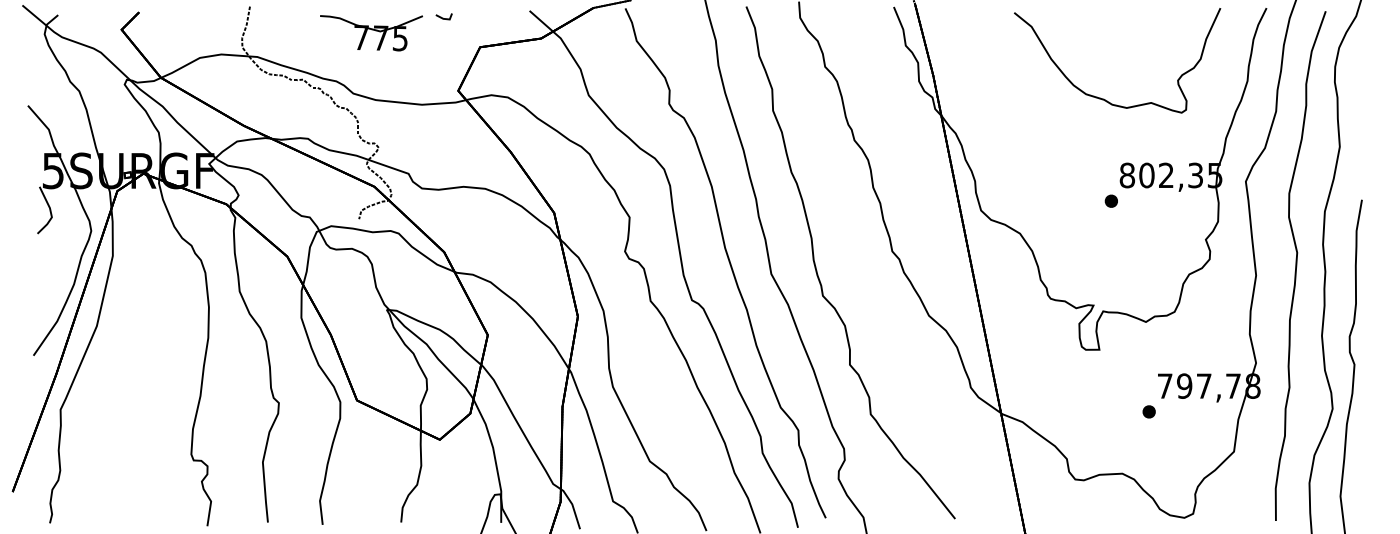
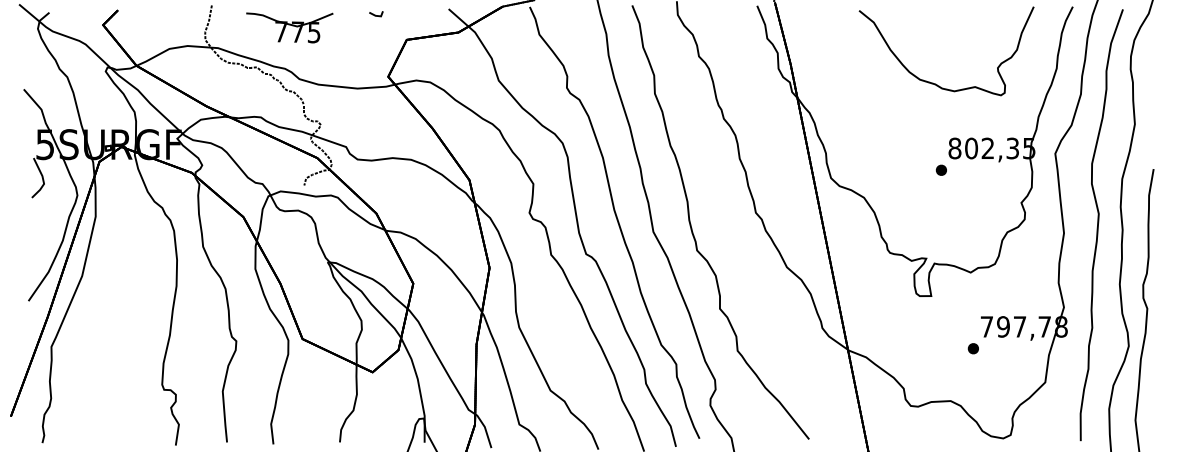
part: (371, 32) -> (289, 27), moved

